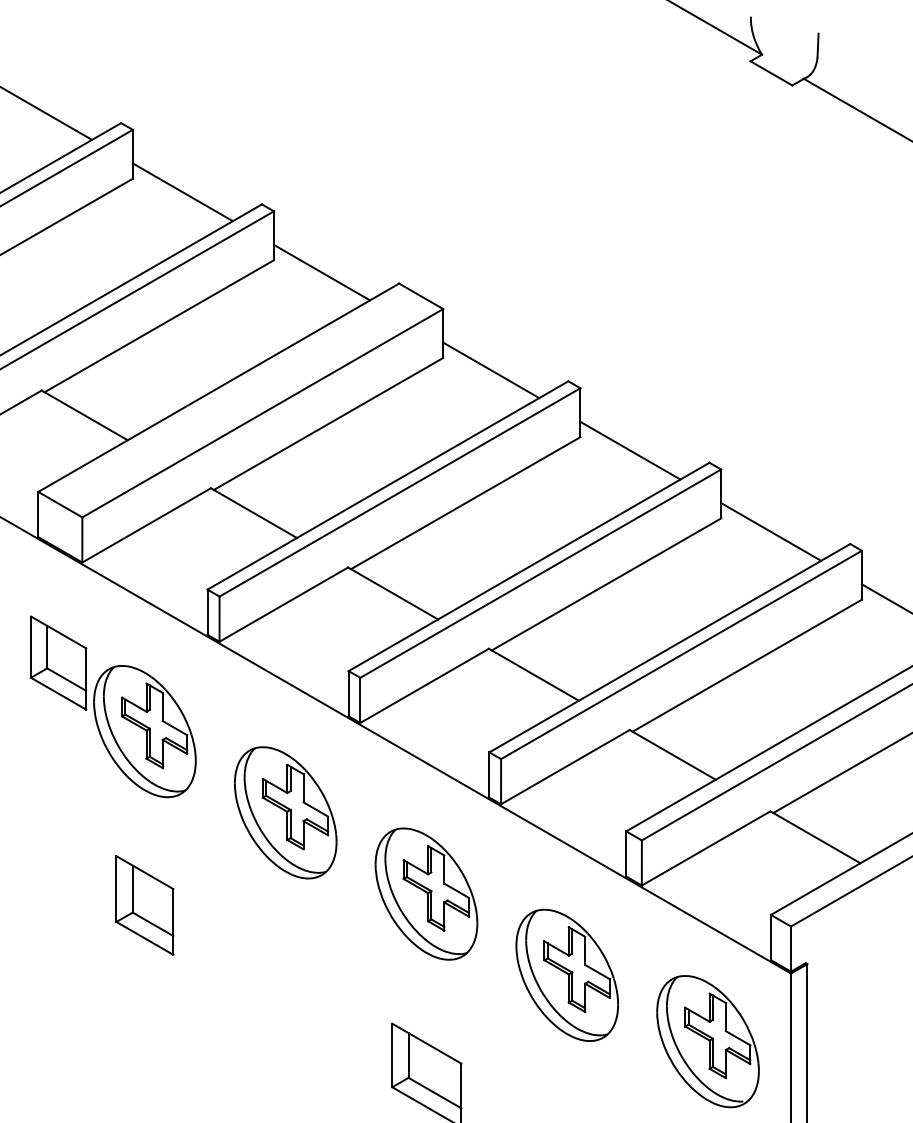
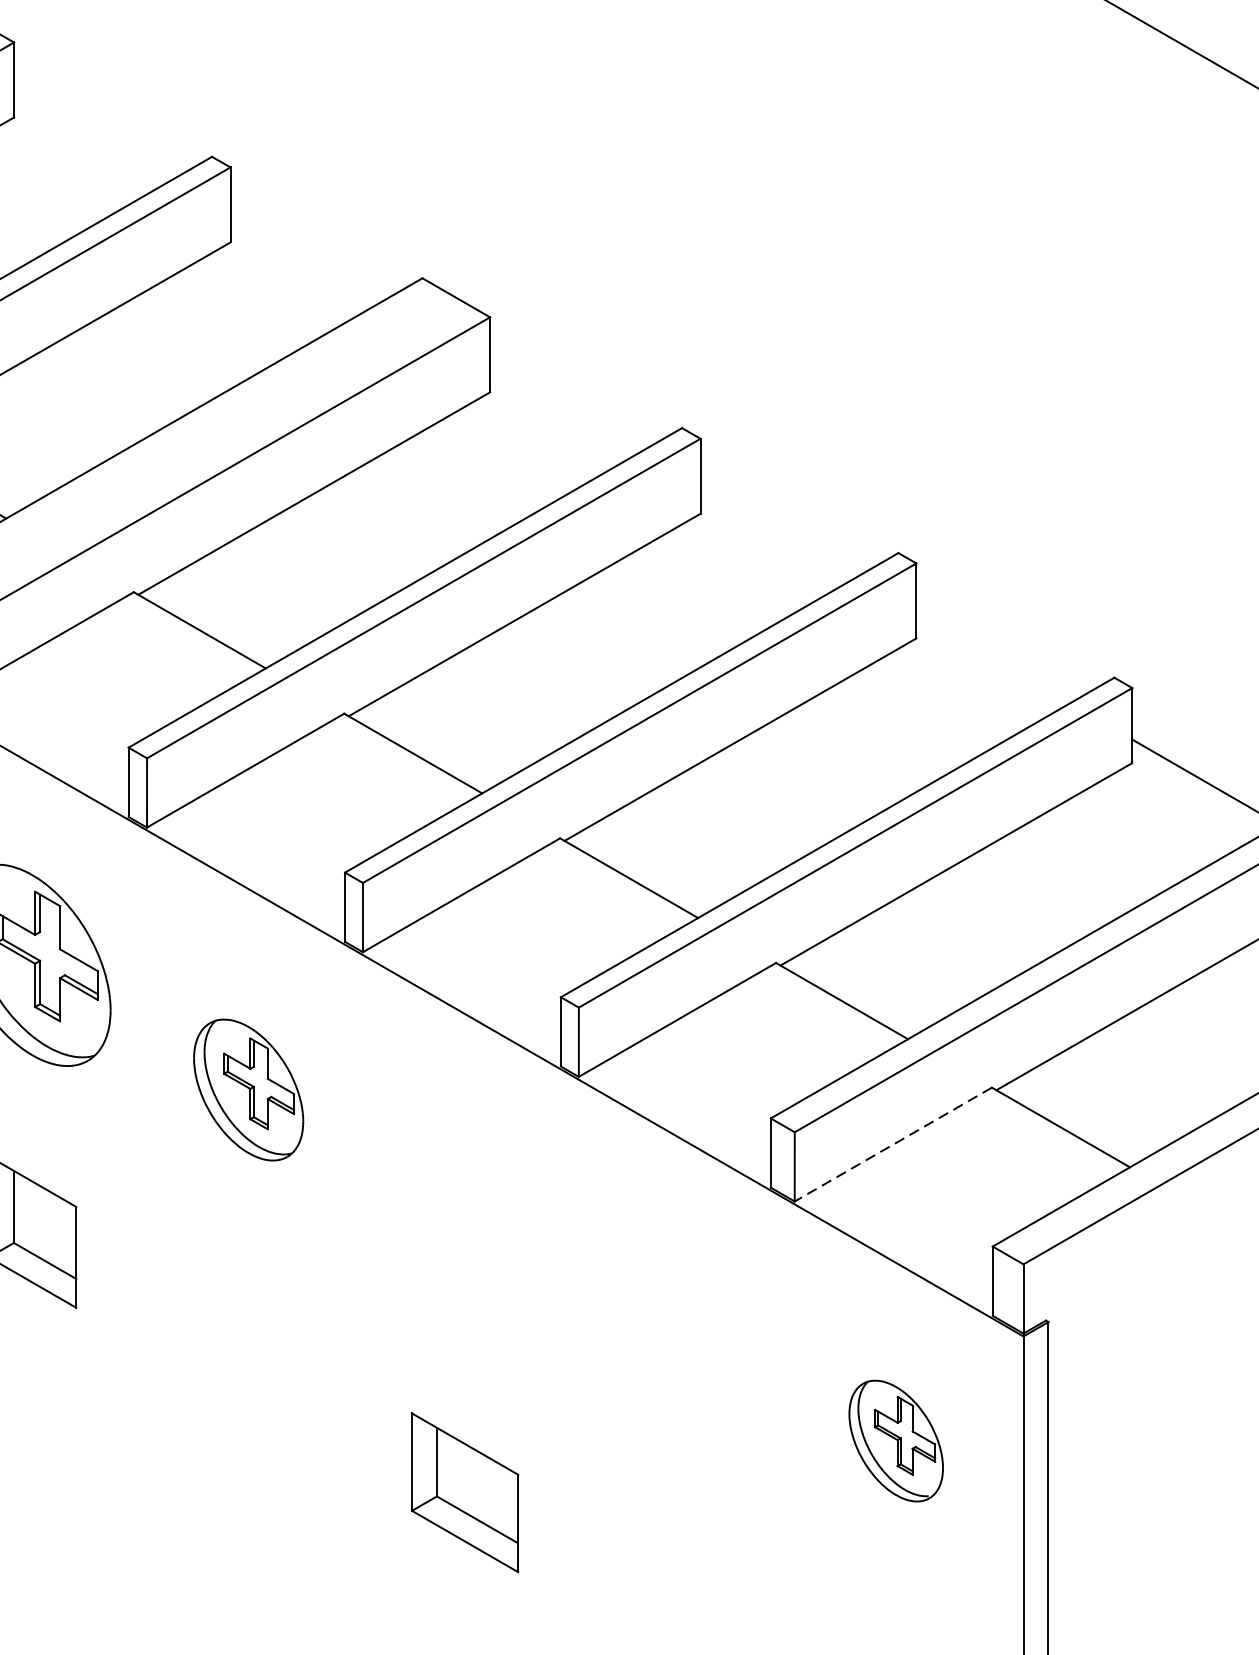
line: (182, 192) -> (90, 138), removed
line: (321, 272) -> (303, 261), removed
line: (491, 370) -> (564, 411), removed
line: (630, 450) -> (777, 534), removed
line: (771, 531) -> (993, 658), removed
part: (285, 812) -> (248, 1089), size x0.7
line: (705, 848) -> (892, 1144), solid -> dashed
part: (426, 893) -> (464, 1213), removed
part: (566, 974) -> (679, 1337), removed
part: (707, 1041) -> (895, 1440), size x0.6

